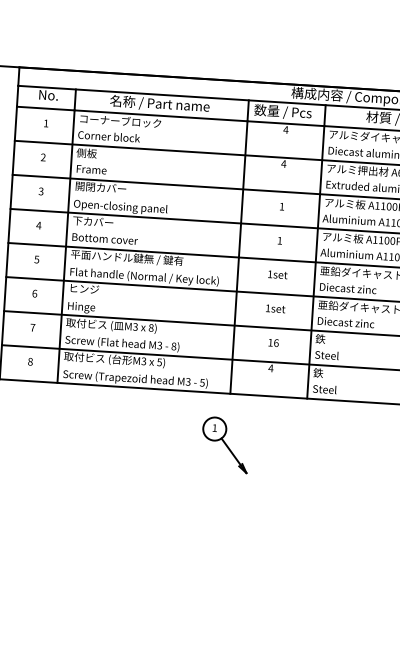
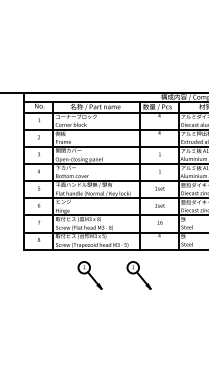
part: (126, 439) -> (89, 275), added

